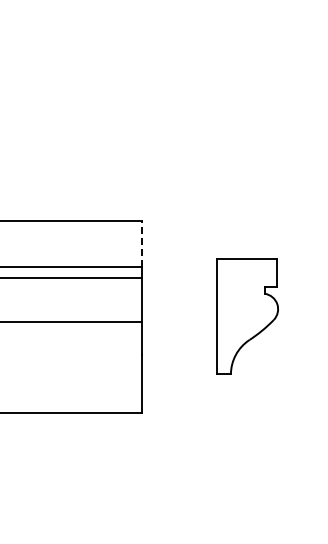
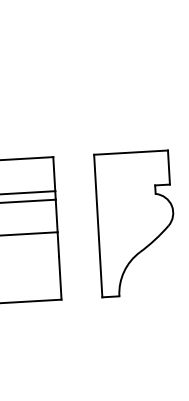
line: (141, 243) -> (54, 173), dashed -> solid
part: (247, 316) -> (136, 223), size x1.67

